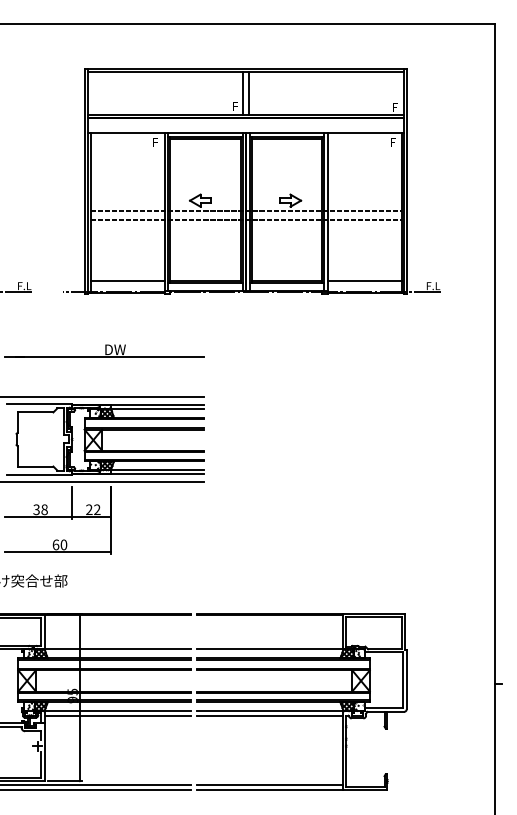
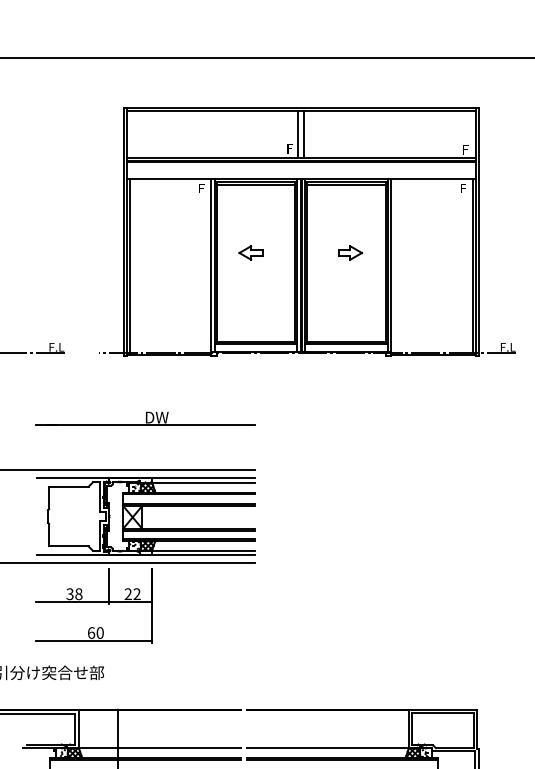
line: (245, 210) -> (300, 263), removed
line: (245, 219) -> (300, 273), removed
line: (127, 281) -> (170, 342), removed
line: (364, 281) -> (432, 342), removed

